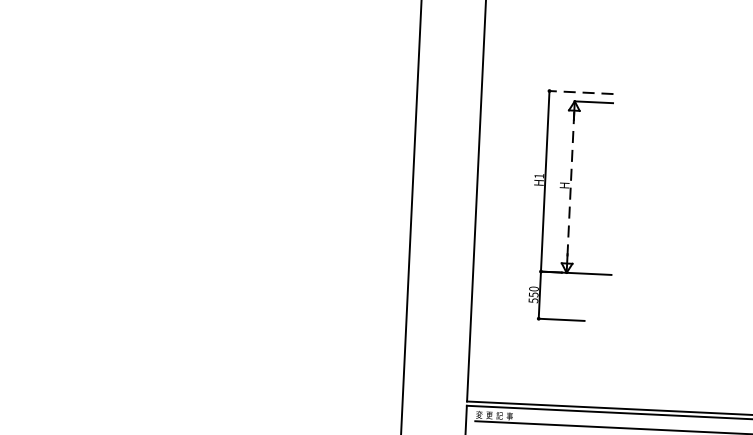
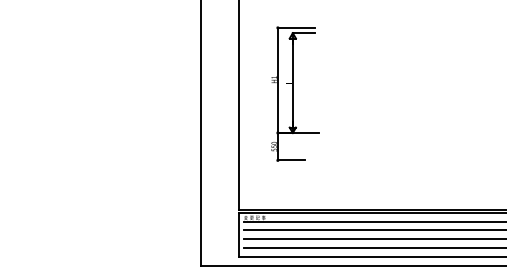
line: (581, 91) -> (296, 27), dashed -> solid
line: (570, 187) -> (292, 83), dashed -> solid

